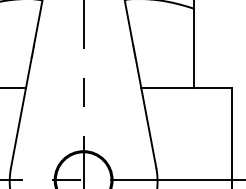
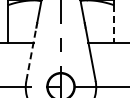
line: (193, 47) -> (113, 23), solid -> dashed
line: (21, 112) -> (31, 54), solid -> dashed

